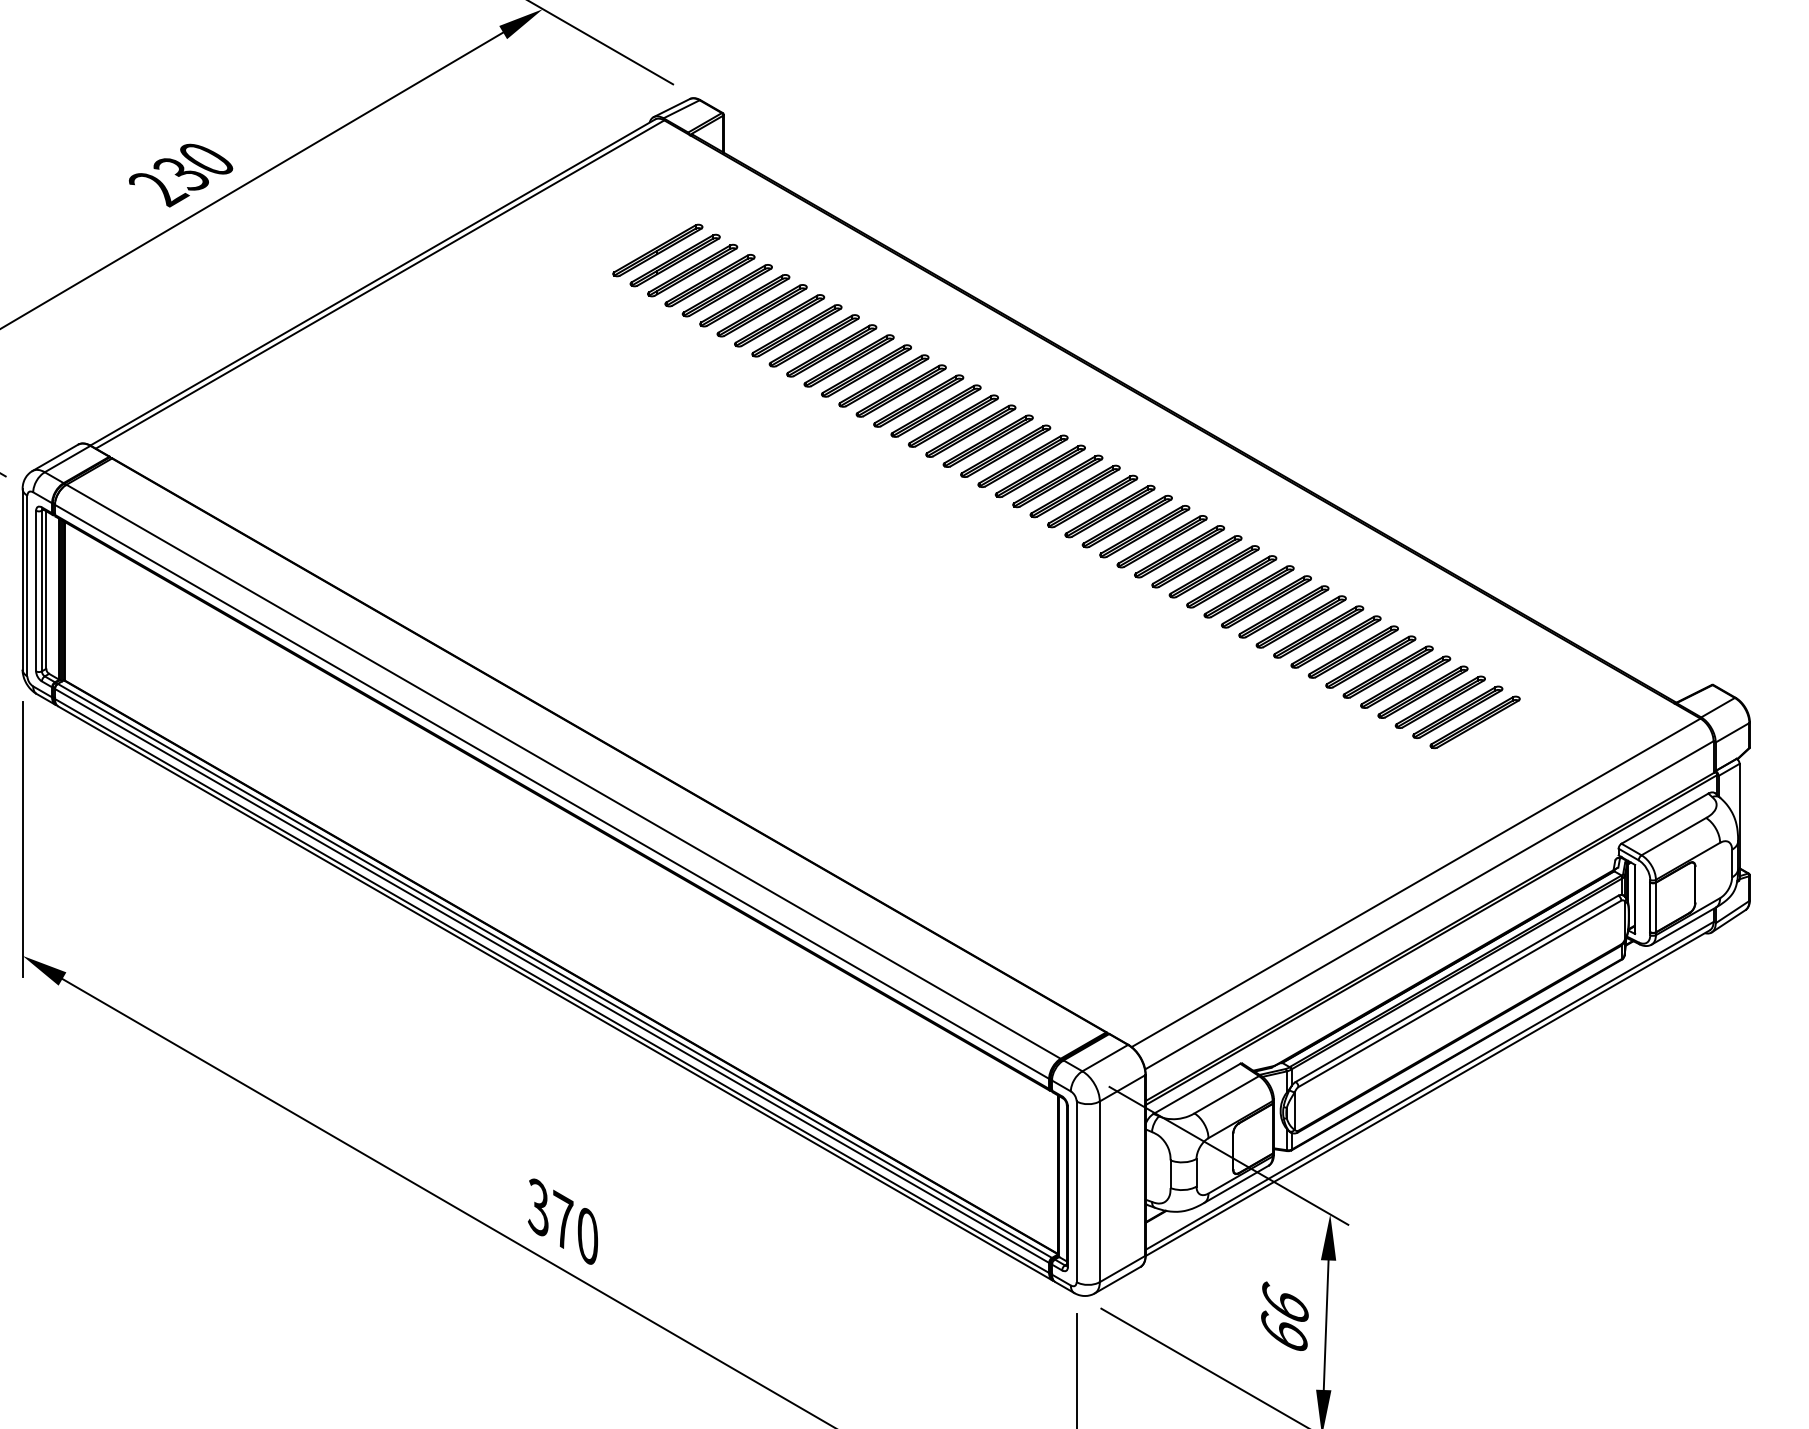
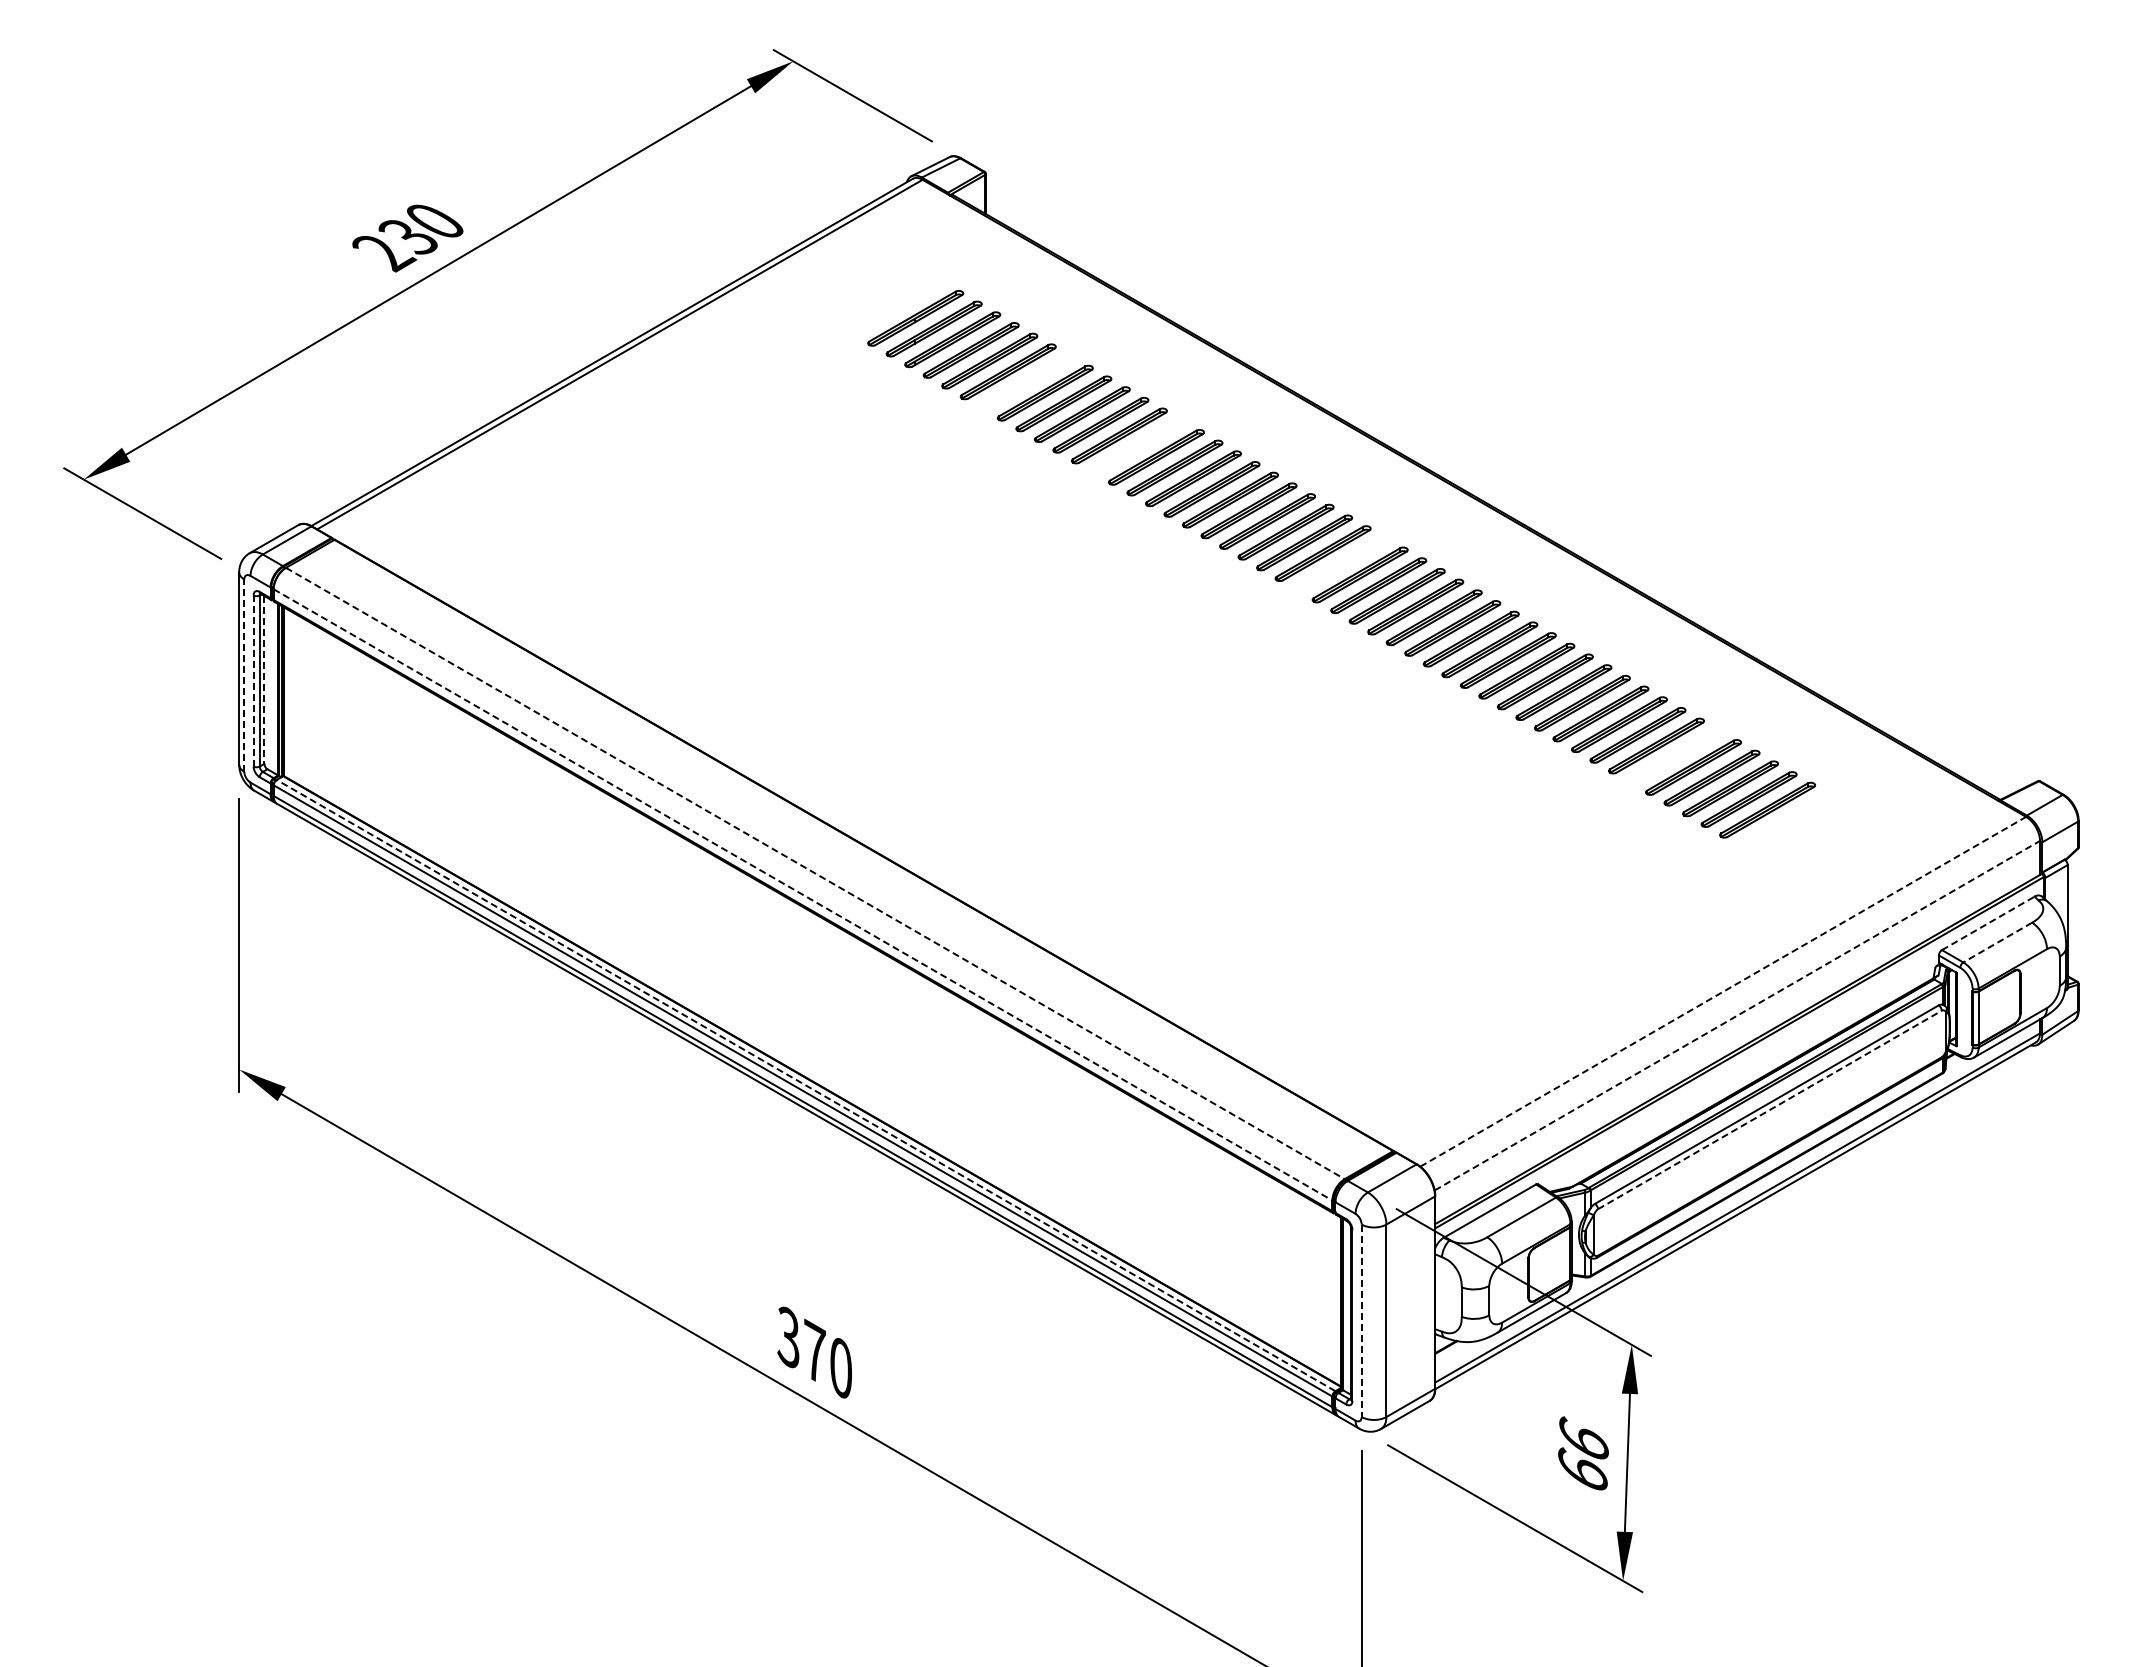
part: (761, 310) -> (1026, 382), removed
part: (866, 370) -> (1137, 446), removed
part: (1057, 481) -> (1341, 564), removed
line: (27, 585) -> (244, 675), solid -> dashed
line: (46, 589) -> (264, 679), solid -> dashed
line: (36, 591) -> (253, 681), solid -> dashed
part: (1370, 661) -> (1674, 756), removed
part: (1474, 722) -> (1785, 820), removed
line: (563, 771) -> (815, 873), solid -> dashed
line: (552, 792) -> (803, 895), solid -> dashed
line: (1665, 818) -> (1988, 923), solid -> dashed
line: (1673, 836) -> (1997, 942), solid -> dashed
line: (1416, 882) -> (1723, 991), solid -> dashed
line: (1429, 905) -> (1737, 1015), solid -> dashed
line: (554, 970) -> (805, 1085), solid -> dashed
line: (1460, 993) -> (1770, 1109), solid -> dashed
line: (1076, 1192) -> (1361, 1321), solid -> dashed

